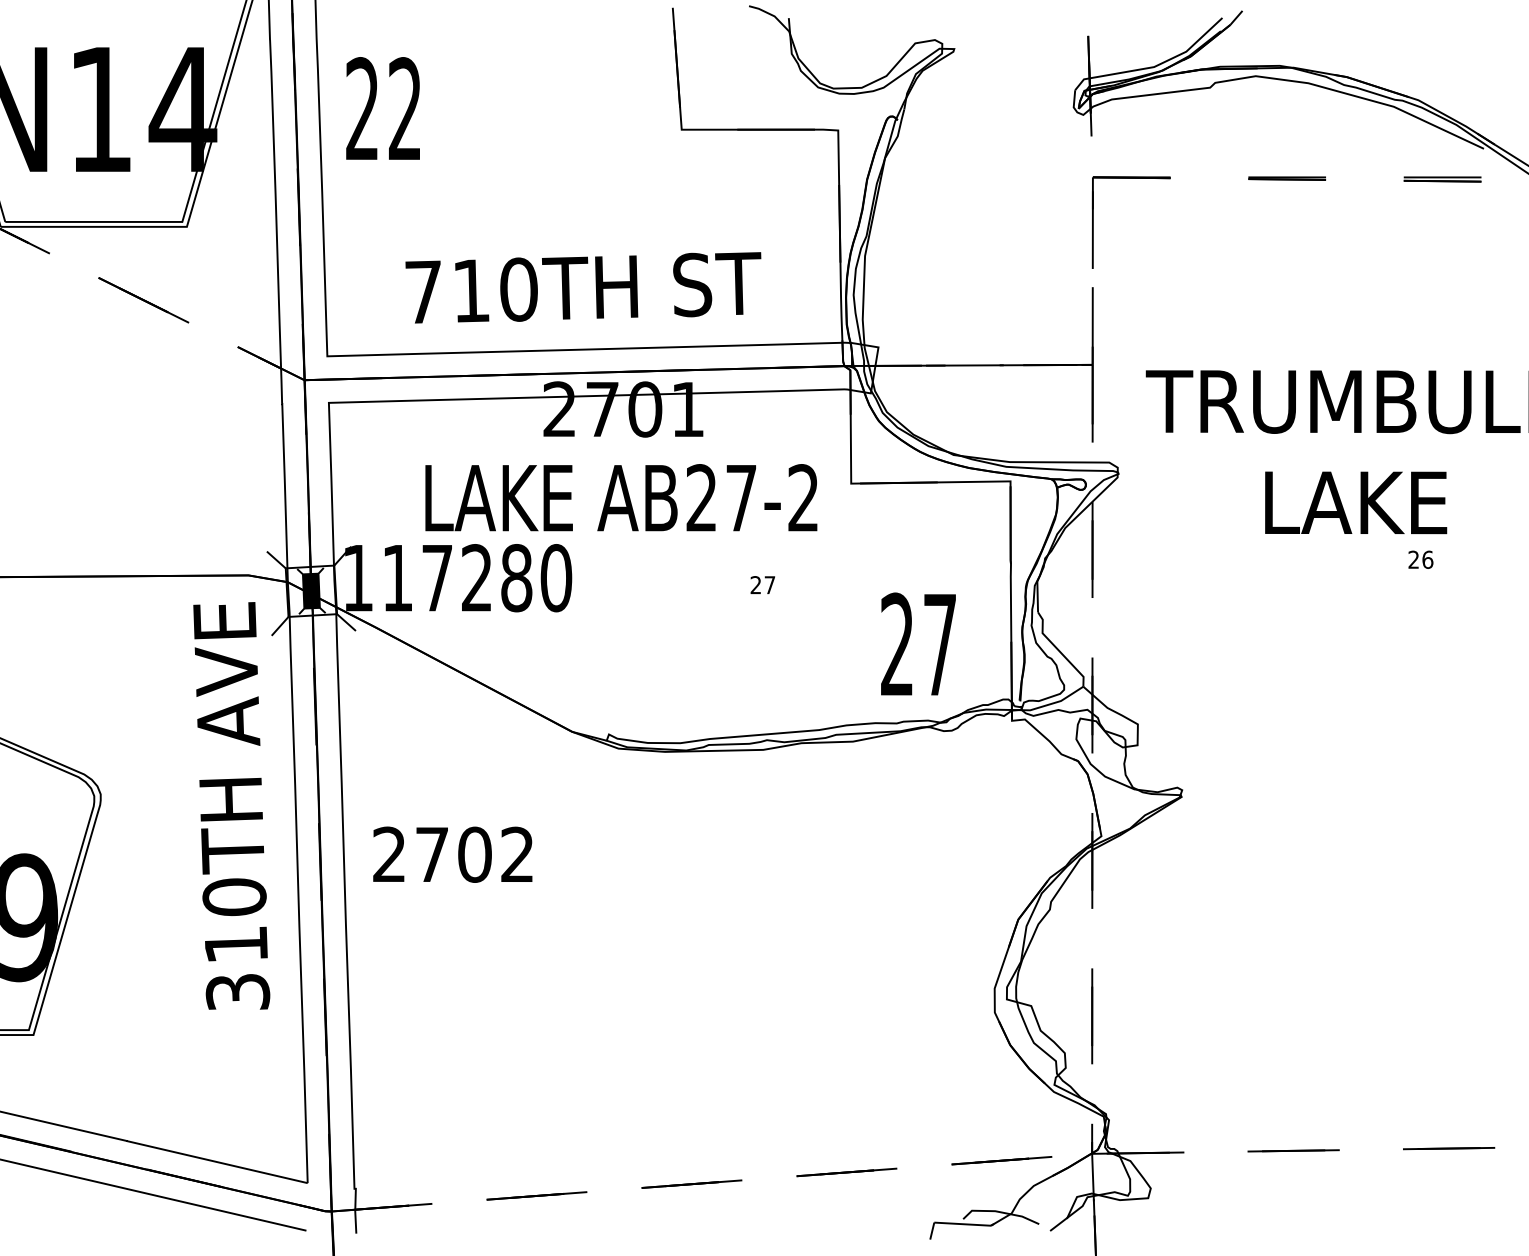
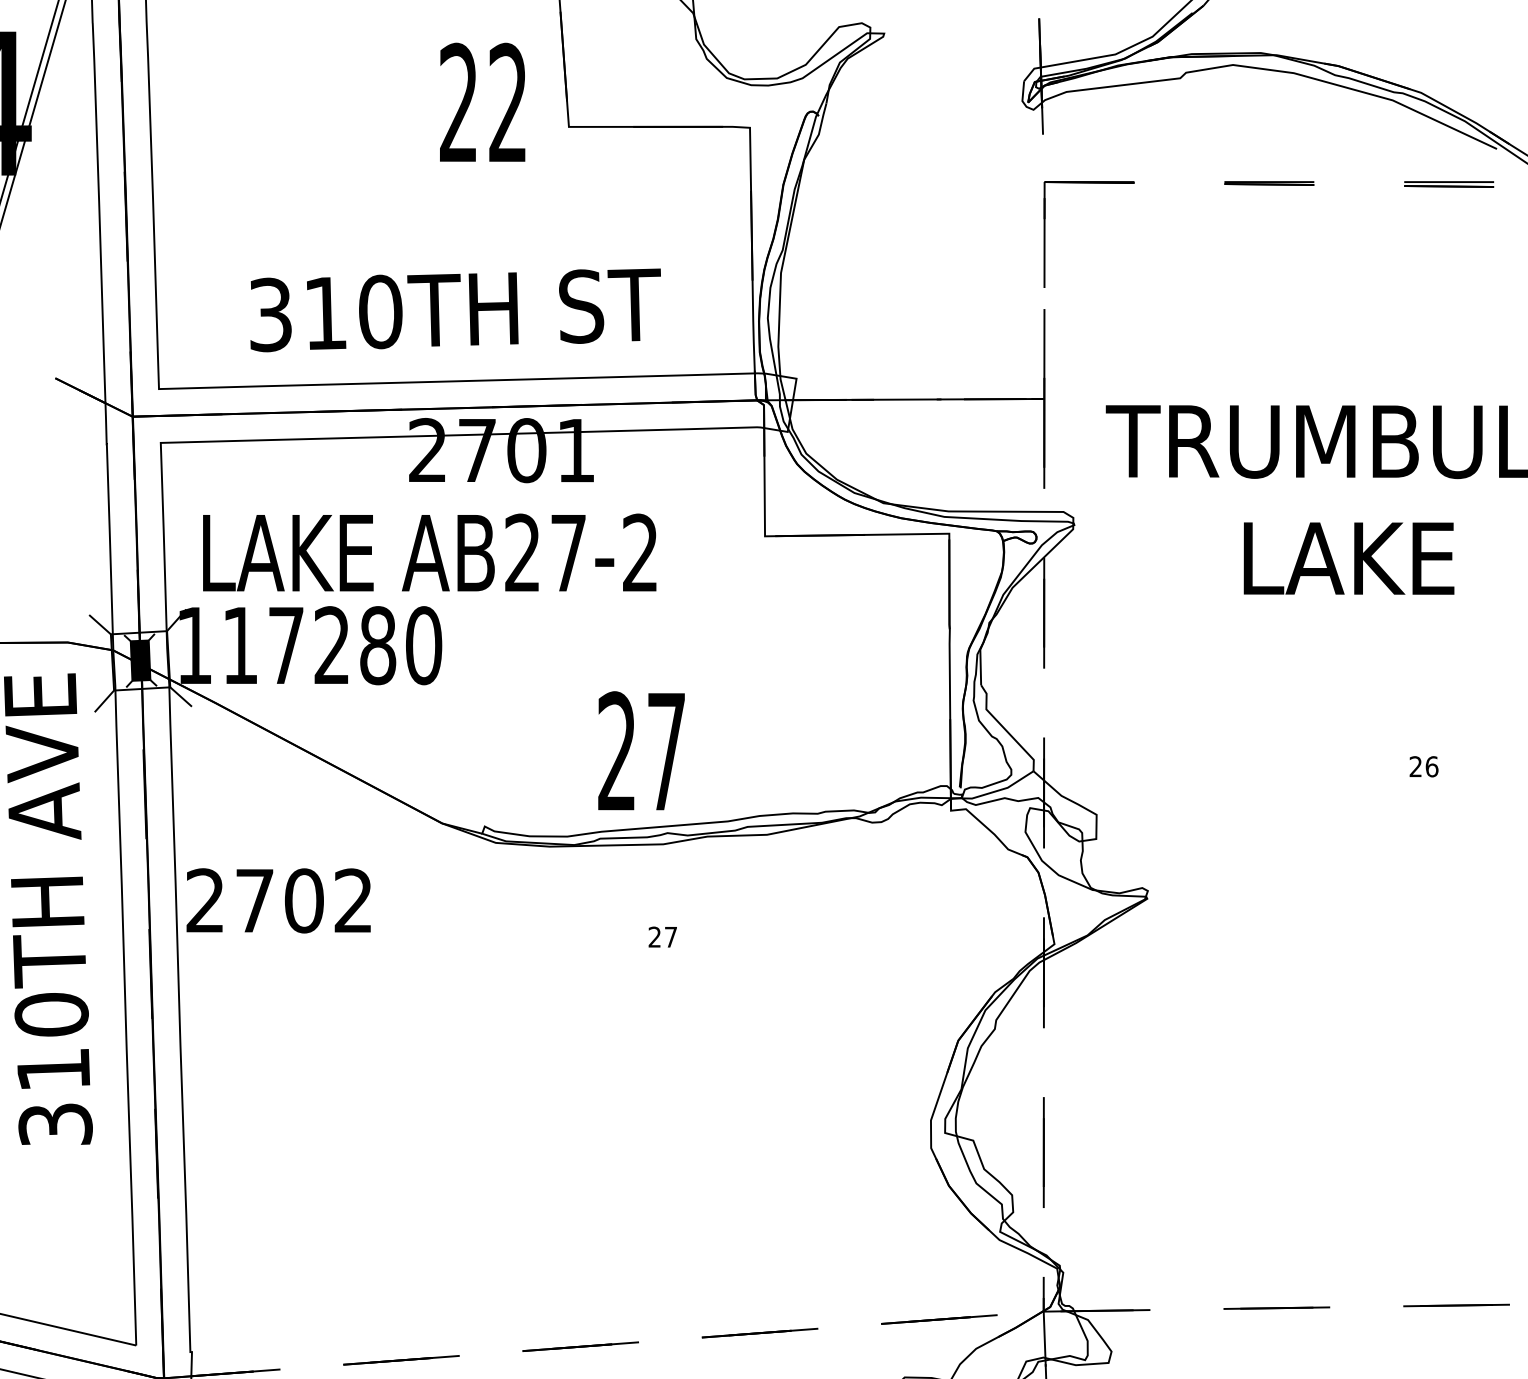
text: (382, 108) -> (481, 102), moved
text: (423, 292) -> (270, 315), 710TH -> 310TH
text: (621, 497) -> (429, 552), moved
text: (1420, 559) -> (1423, 766), moved
text: (762, 584) -> (662, 936), moved
text: (918, 643) -> (641, 750), moved
text: (452, 854) -> (278, 900), moved

